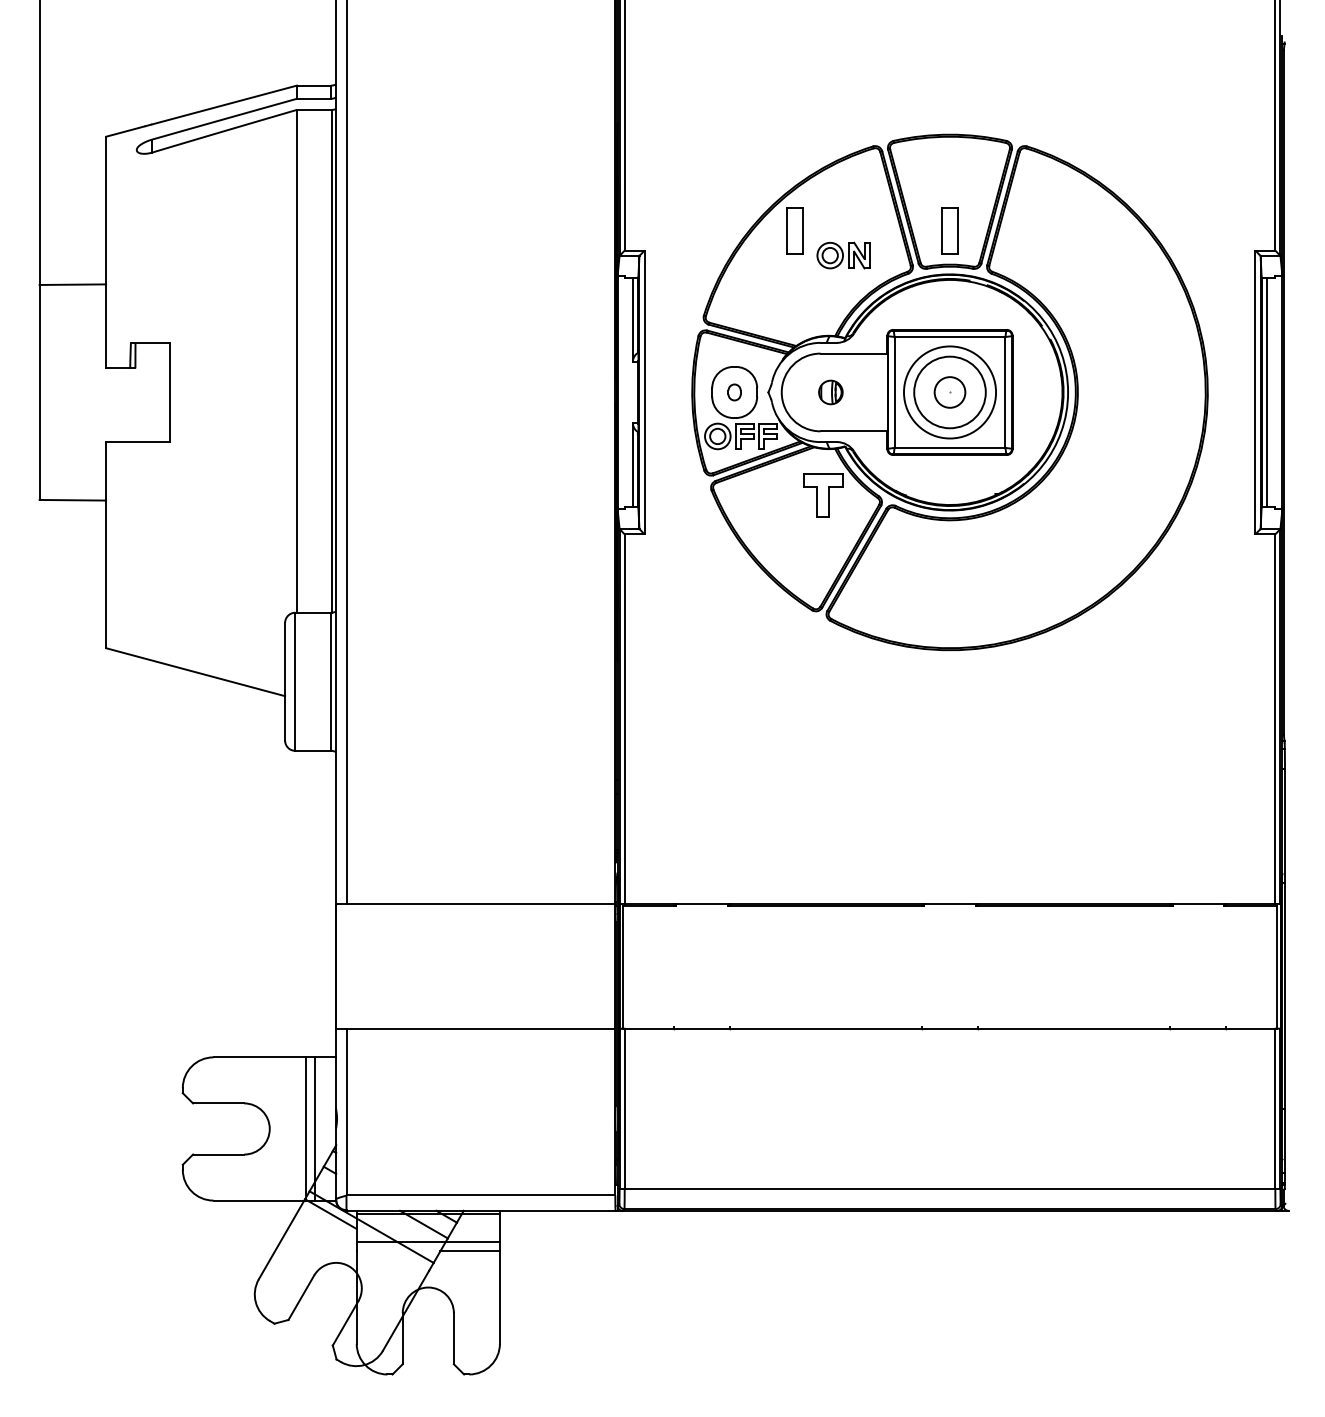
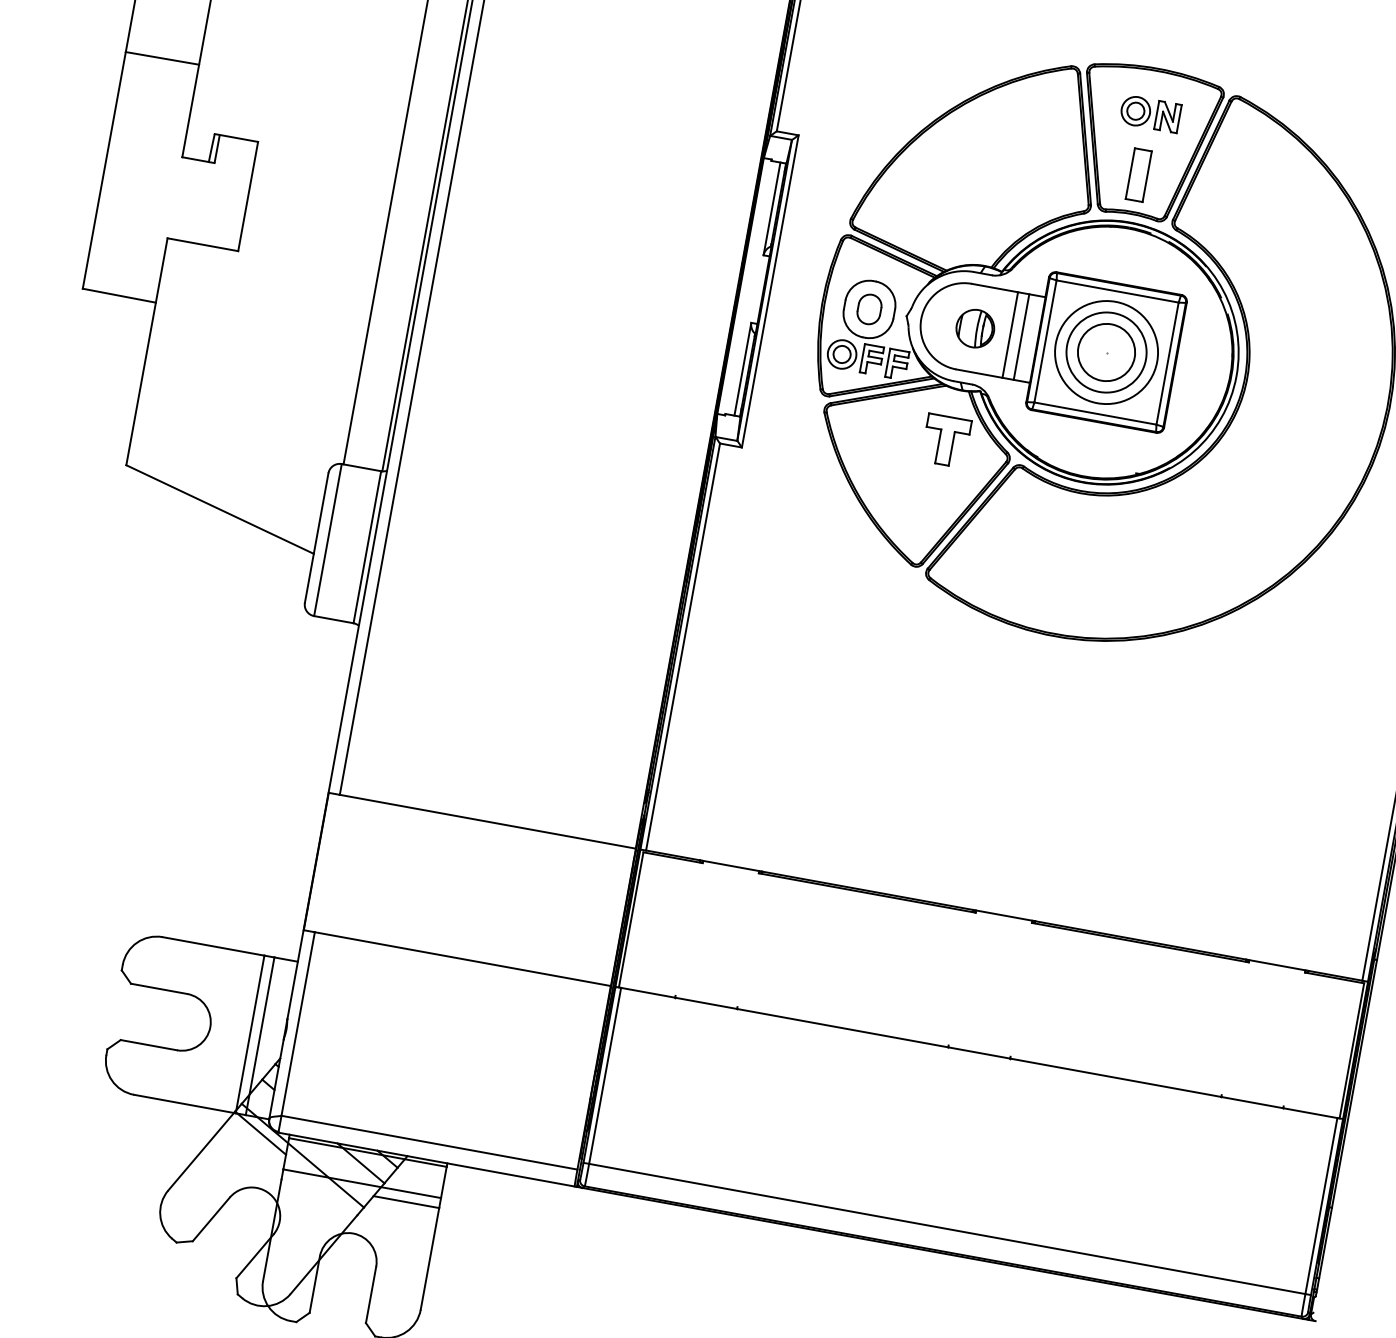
part: (794, 230) -> (967, 143), removed
part: (843, 255) -> (1150, 113), moved
part: (734, 392) -> (869, 309), size x1.67
part: (830, 392) -> (974, 328), size x1.43
line: (862, 392) -> (1010, 335), added
line: (872, 392) -> (1021, 337), added
circle: (949, 392) -> (1105, 352), size x1.67

